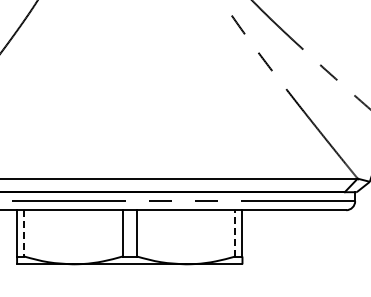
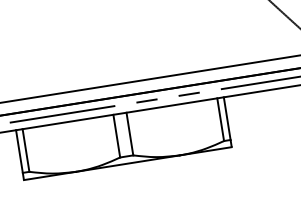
line: (235, 232) -> (220, 118), dashed -> solid
line: (24, 233) -> (26, 150), dashed -> solid

